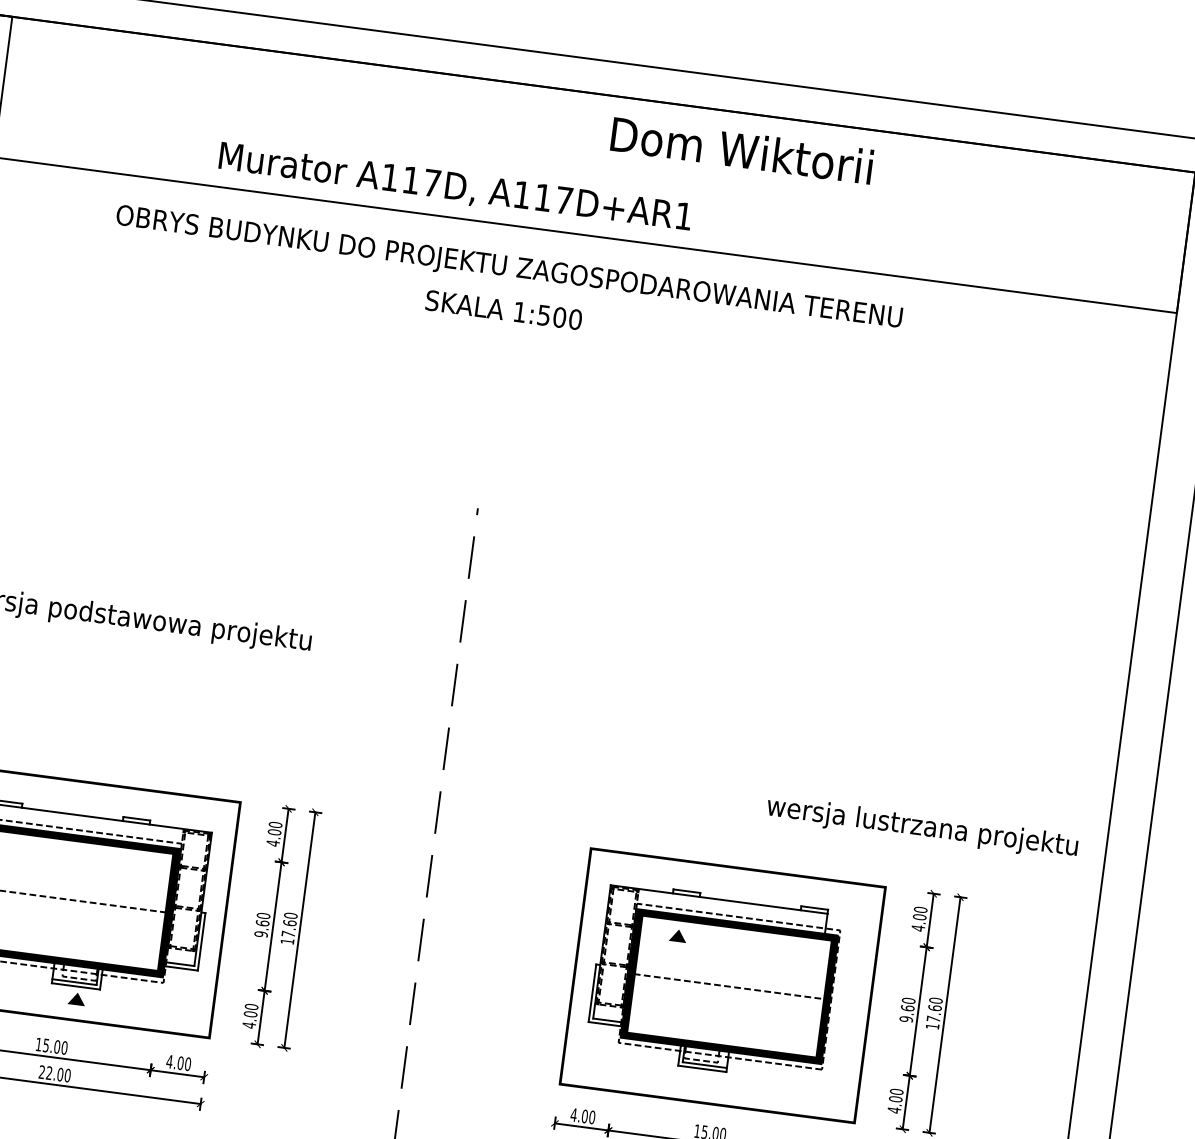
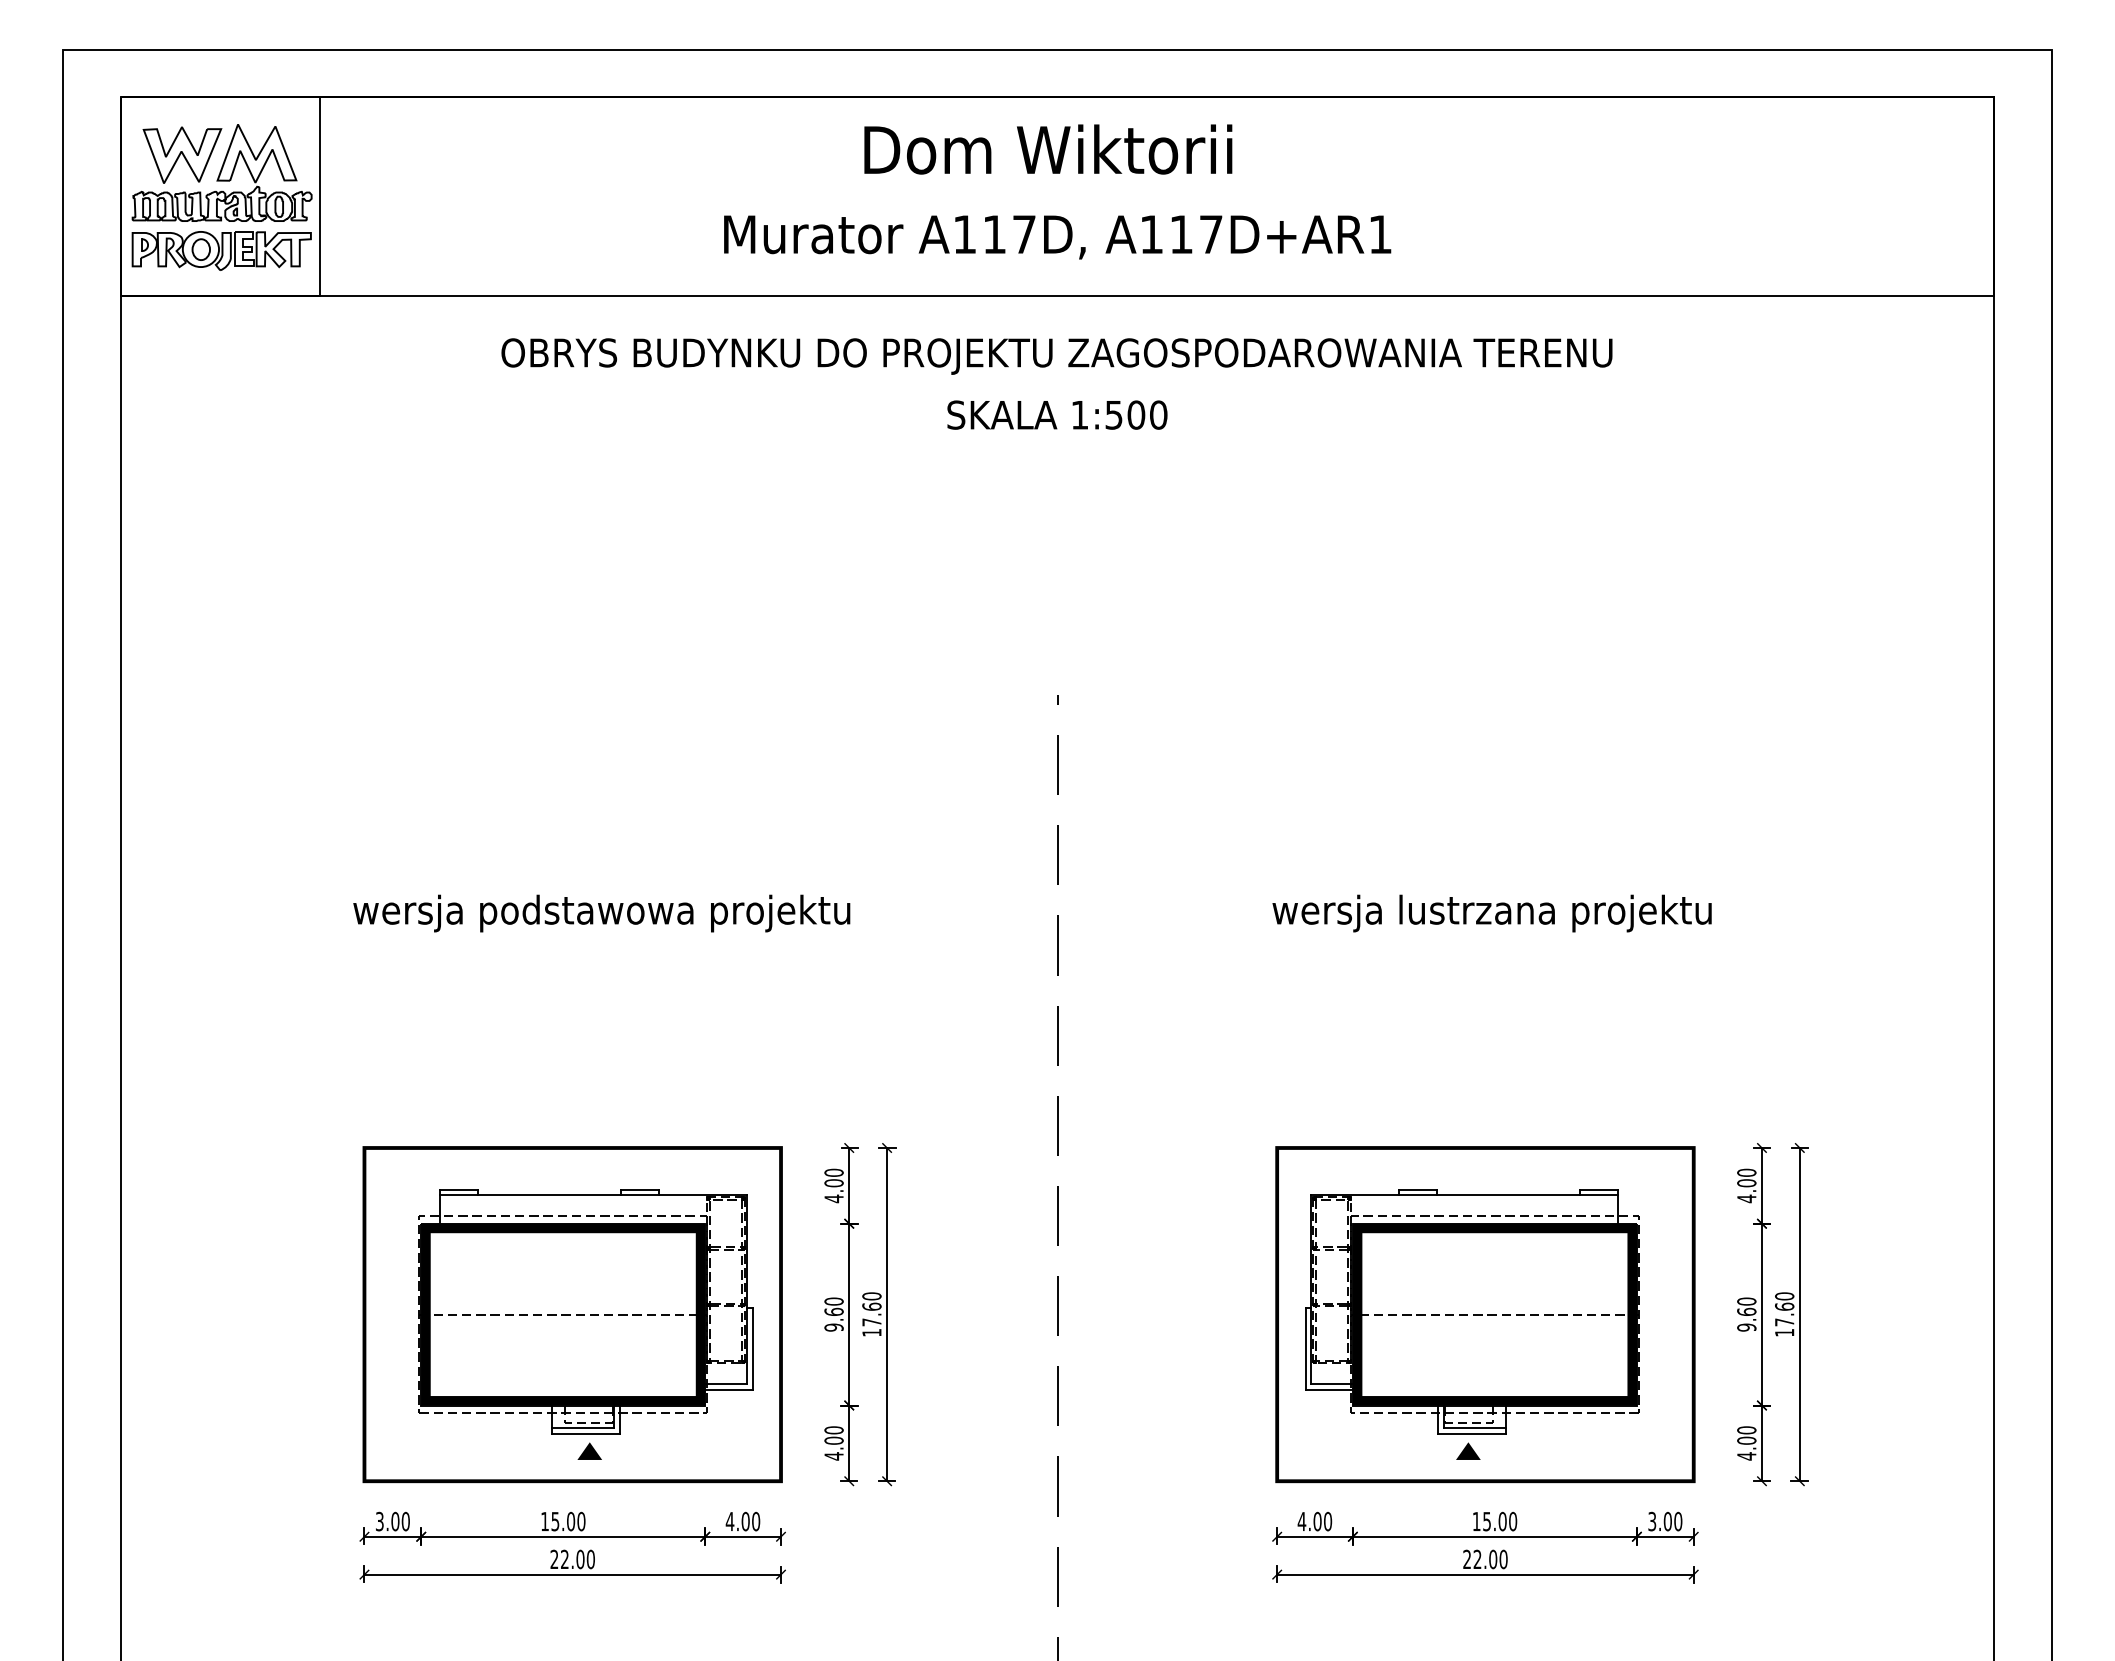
text: (742, 150) -> (1048, 149), moved
text: (455, 188) -> (1057, 237), moved
text: (921, 827) -> (1491, 913), moved
part: (678, 935) -> (1468, 1450), moved

